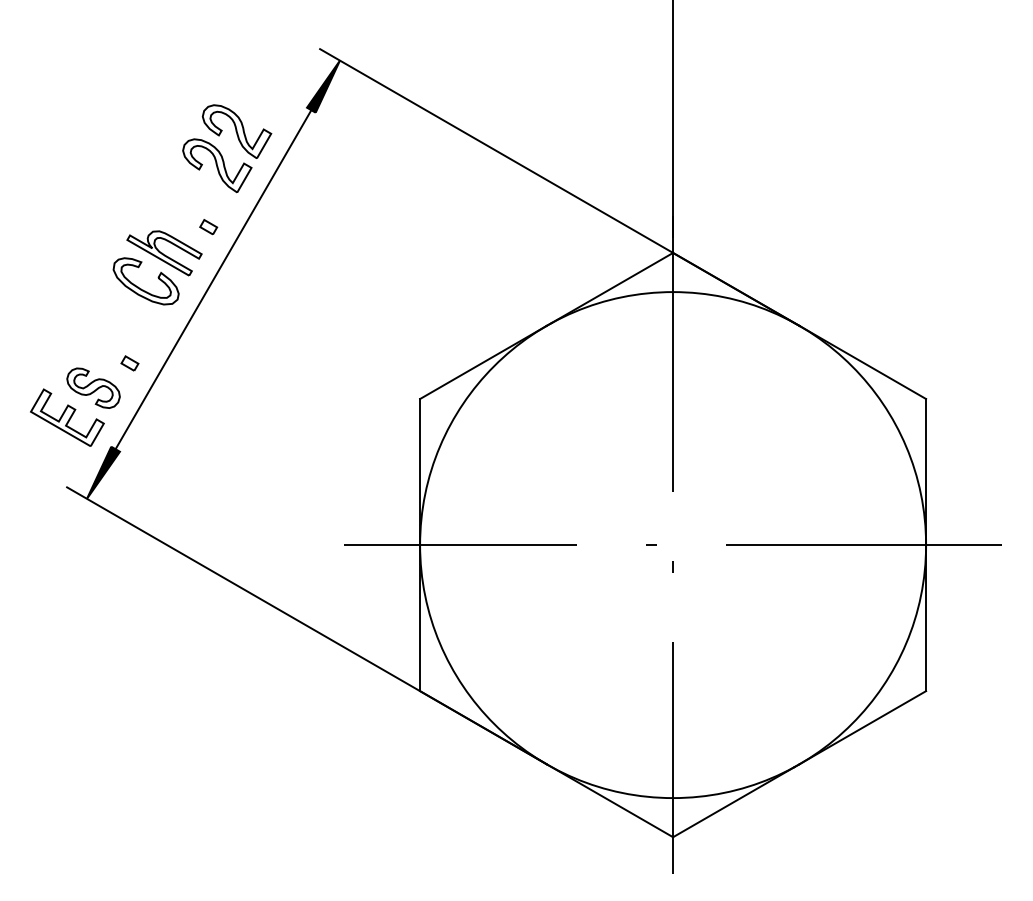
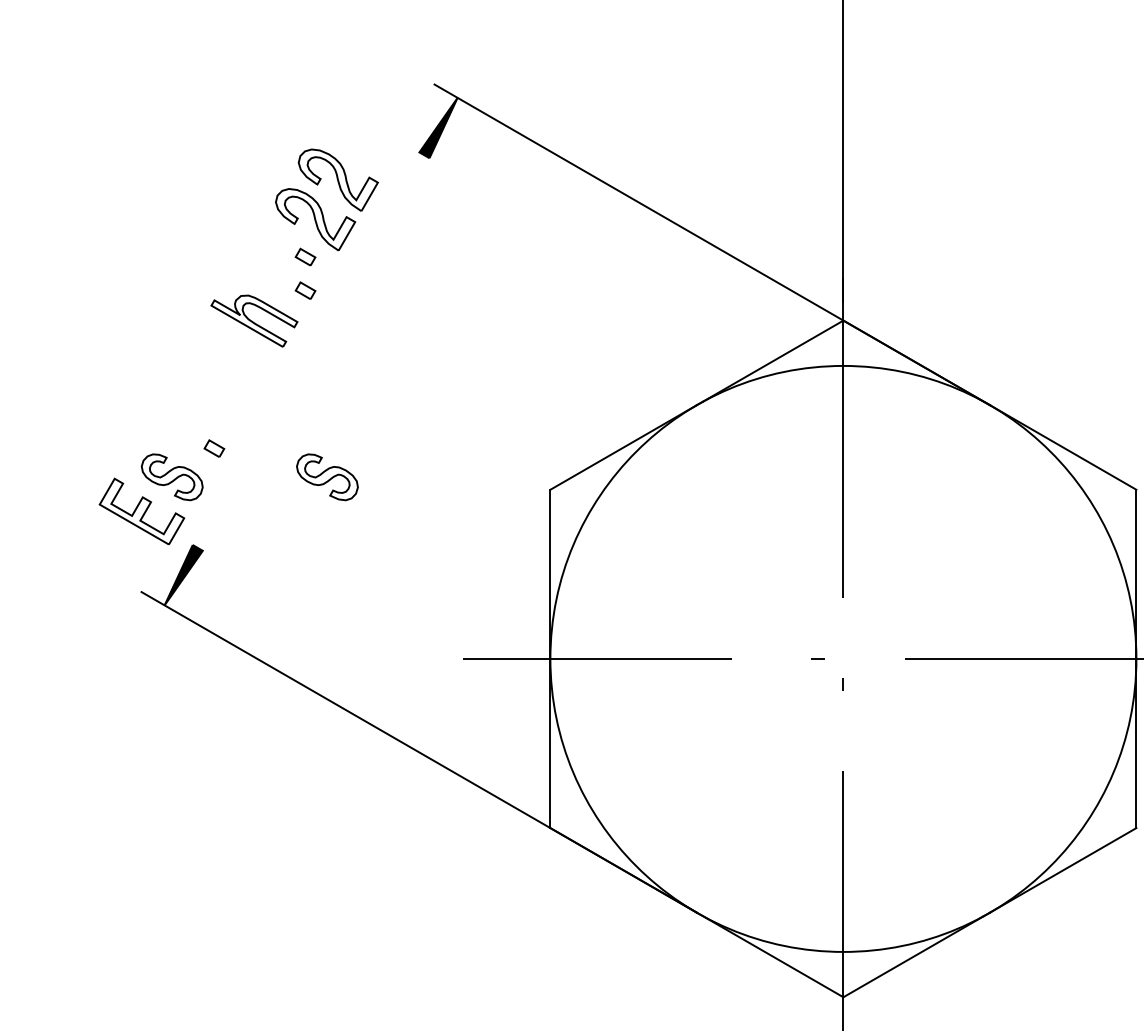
part: (208, 198) -> (305, 257), added
line: (213, 279) -> (311, 351), removed
part: (141, 288) -> (227, 361), removed
part: (227, 387) -> (327, 476), added

